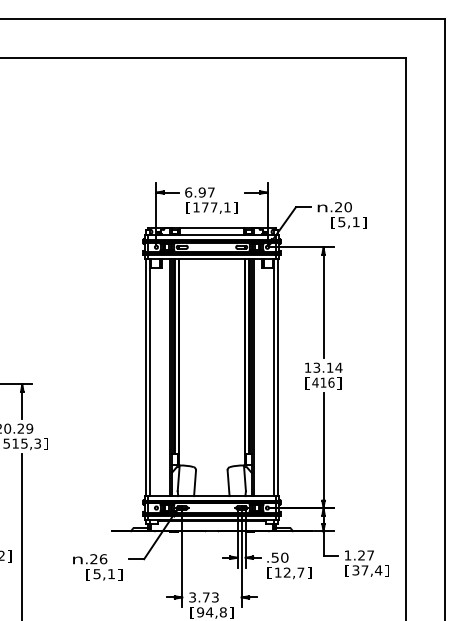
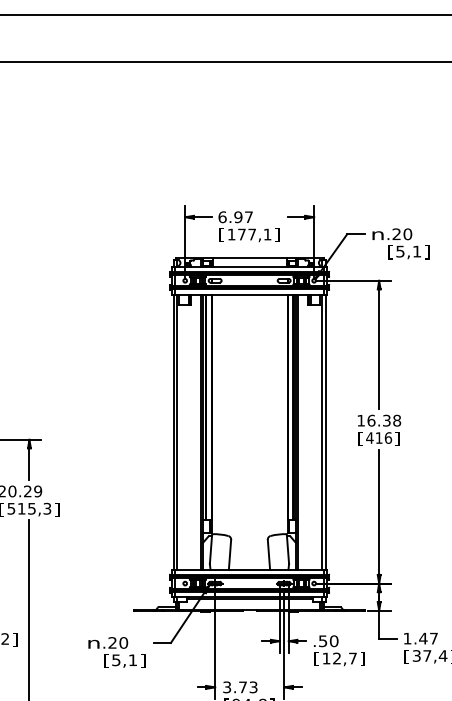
text: (327, 367) -> (383, 420), 13.14 -> 16.38
text: (361, 555) -> (423, 638), 1.27 -> 1.47
text: (103, 558) -> (123, 642), .26 -> .20

